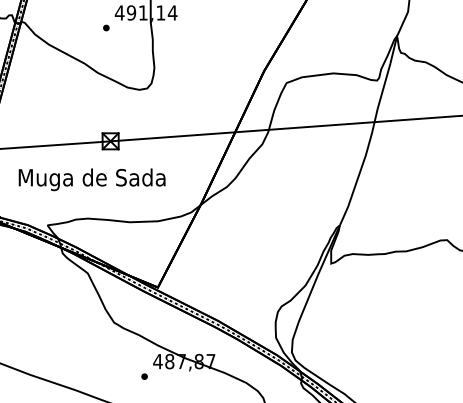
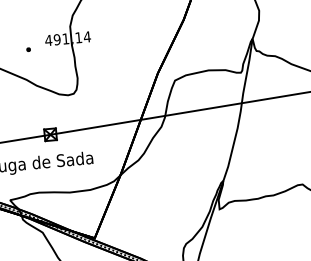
part: (106, 27) -> (28, 49), moved

